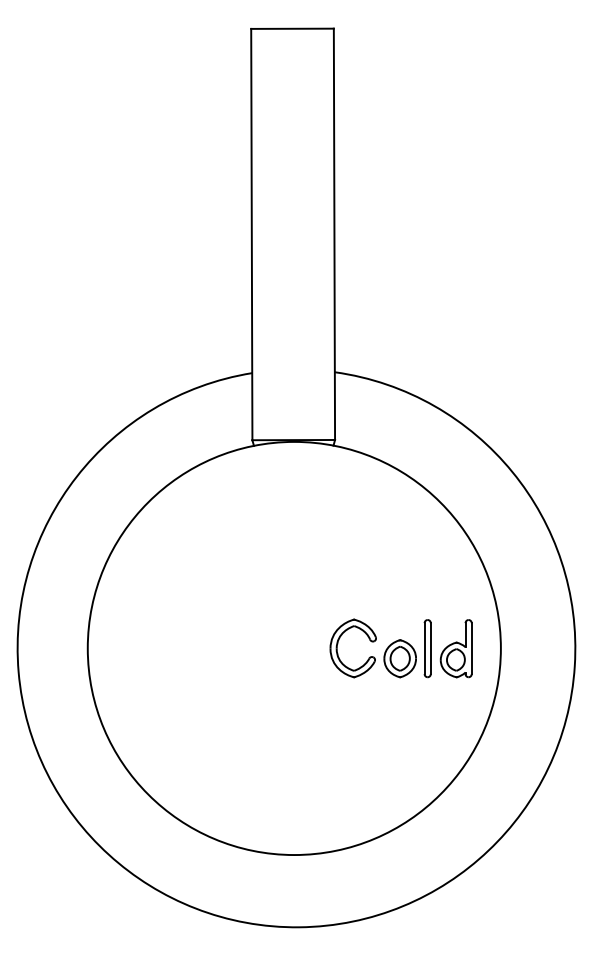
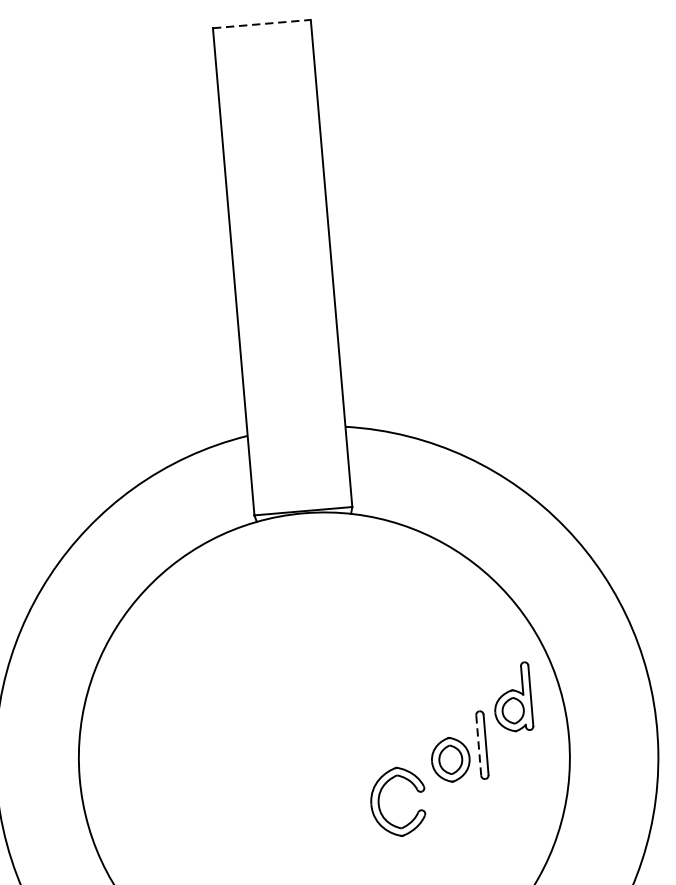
line: (293, 28) -> (263, 23), solid -> dashed
part: (338, 643) -> (380, 797), moved
line: (424, 648) -> (478, 745), solid -> dashed
part: (455, 648) -> (511, 697), moved

